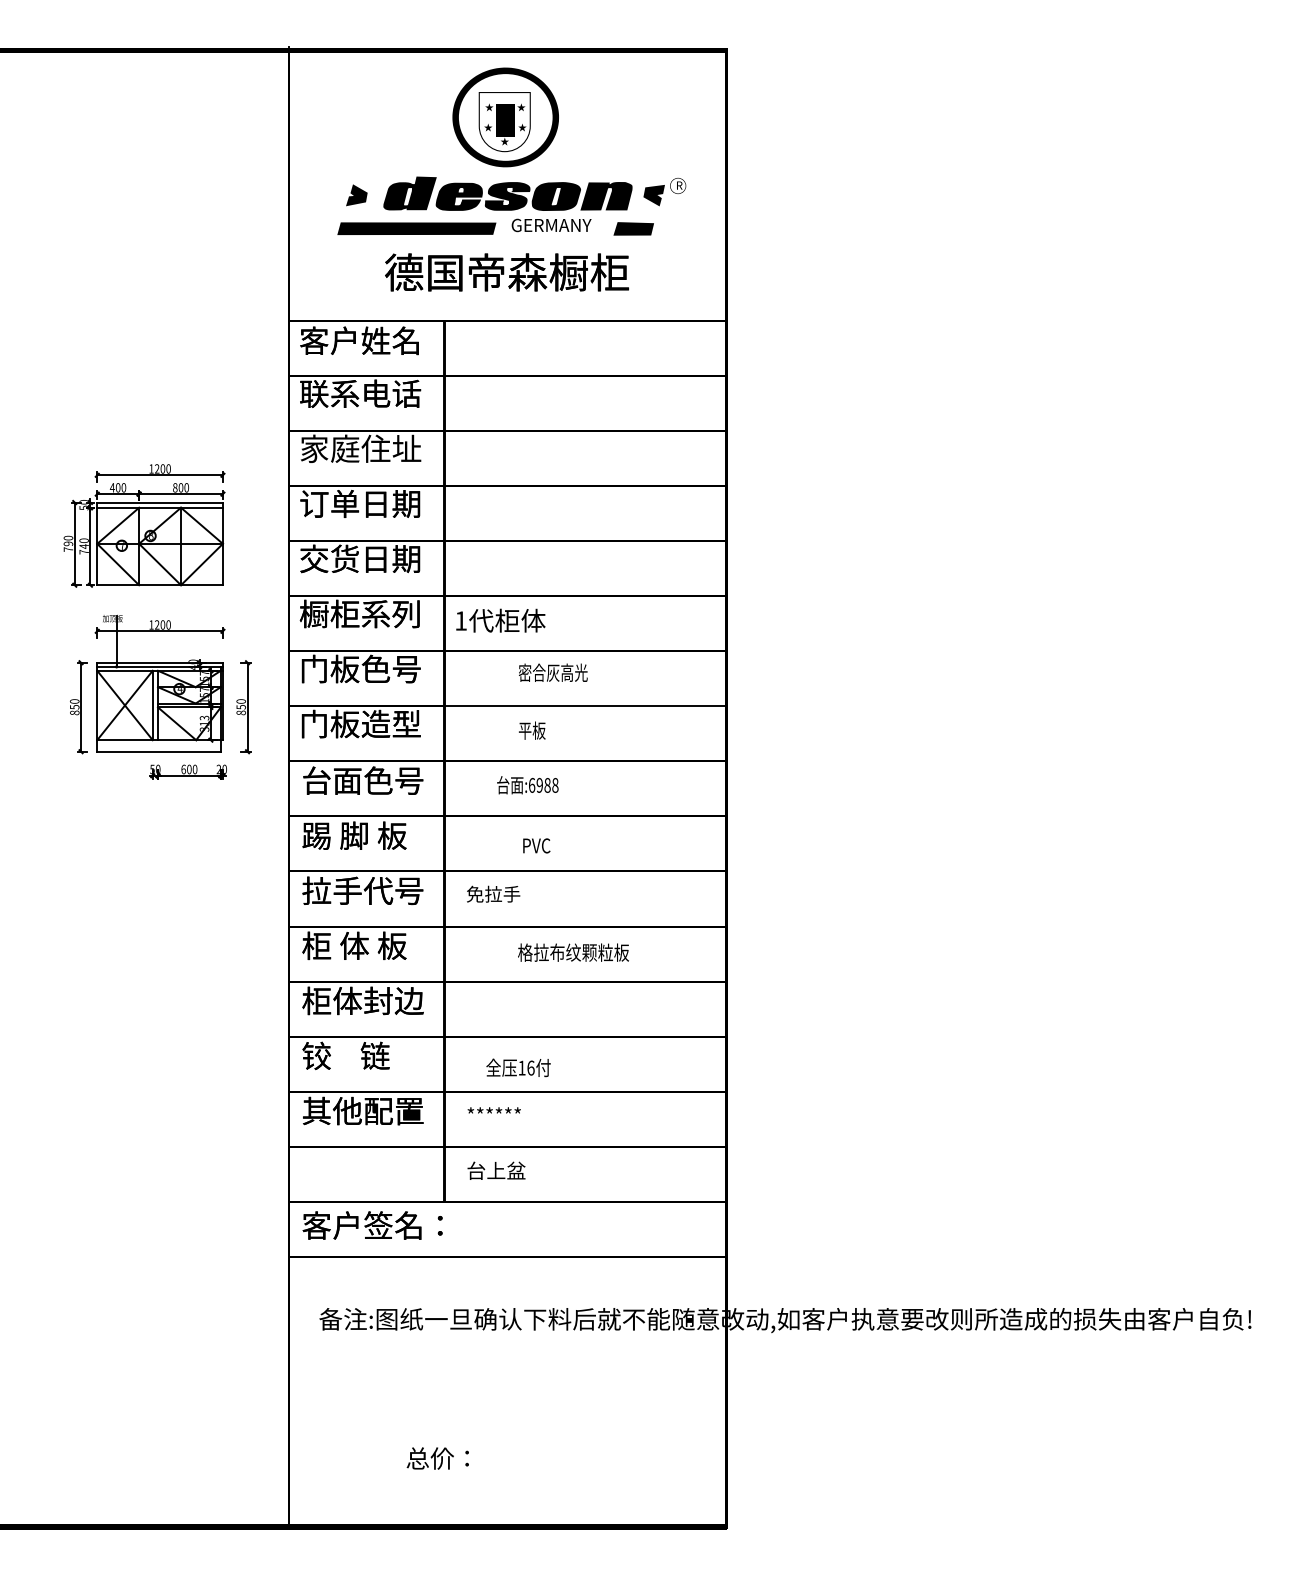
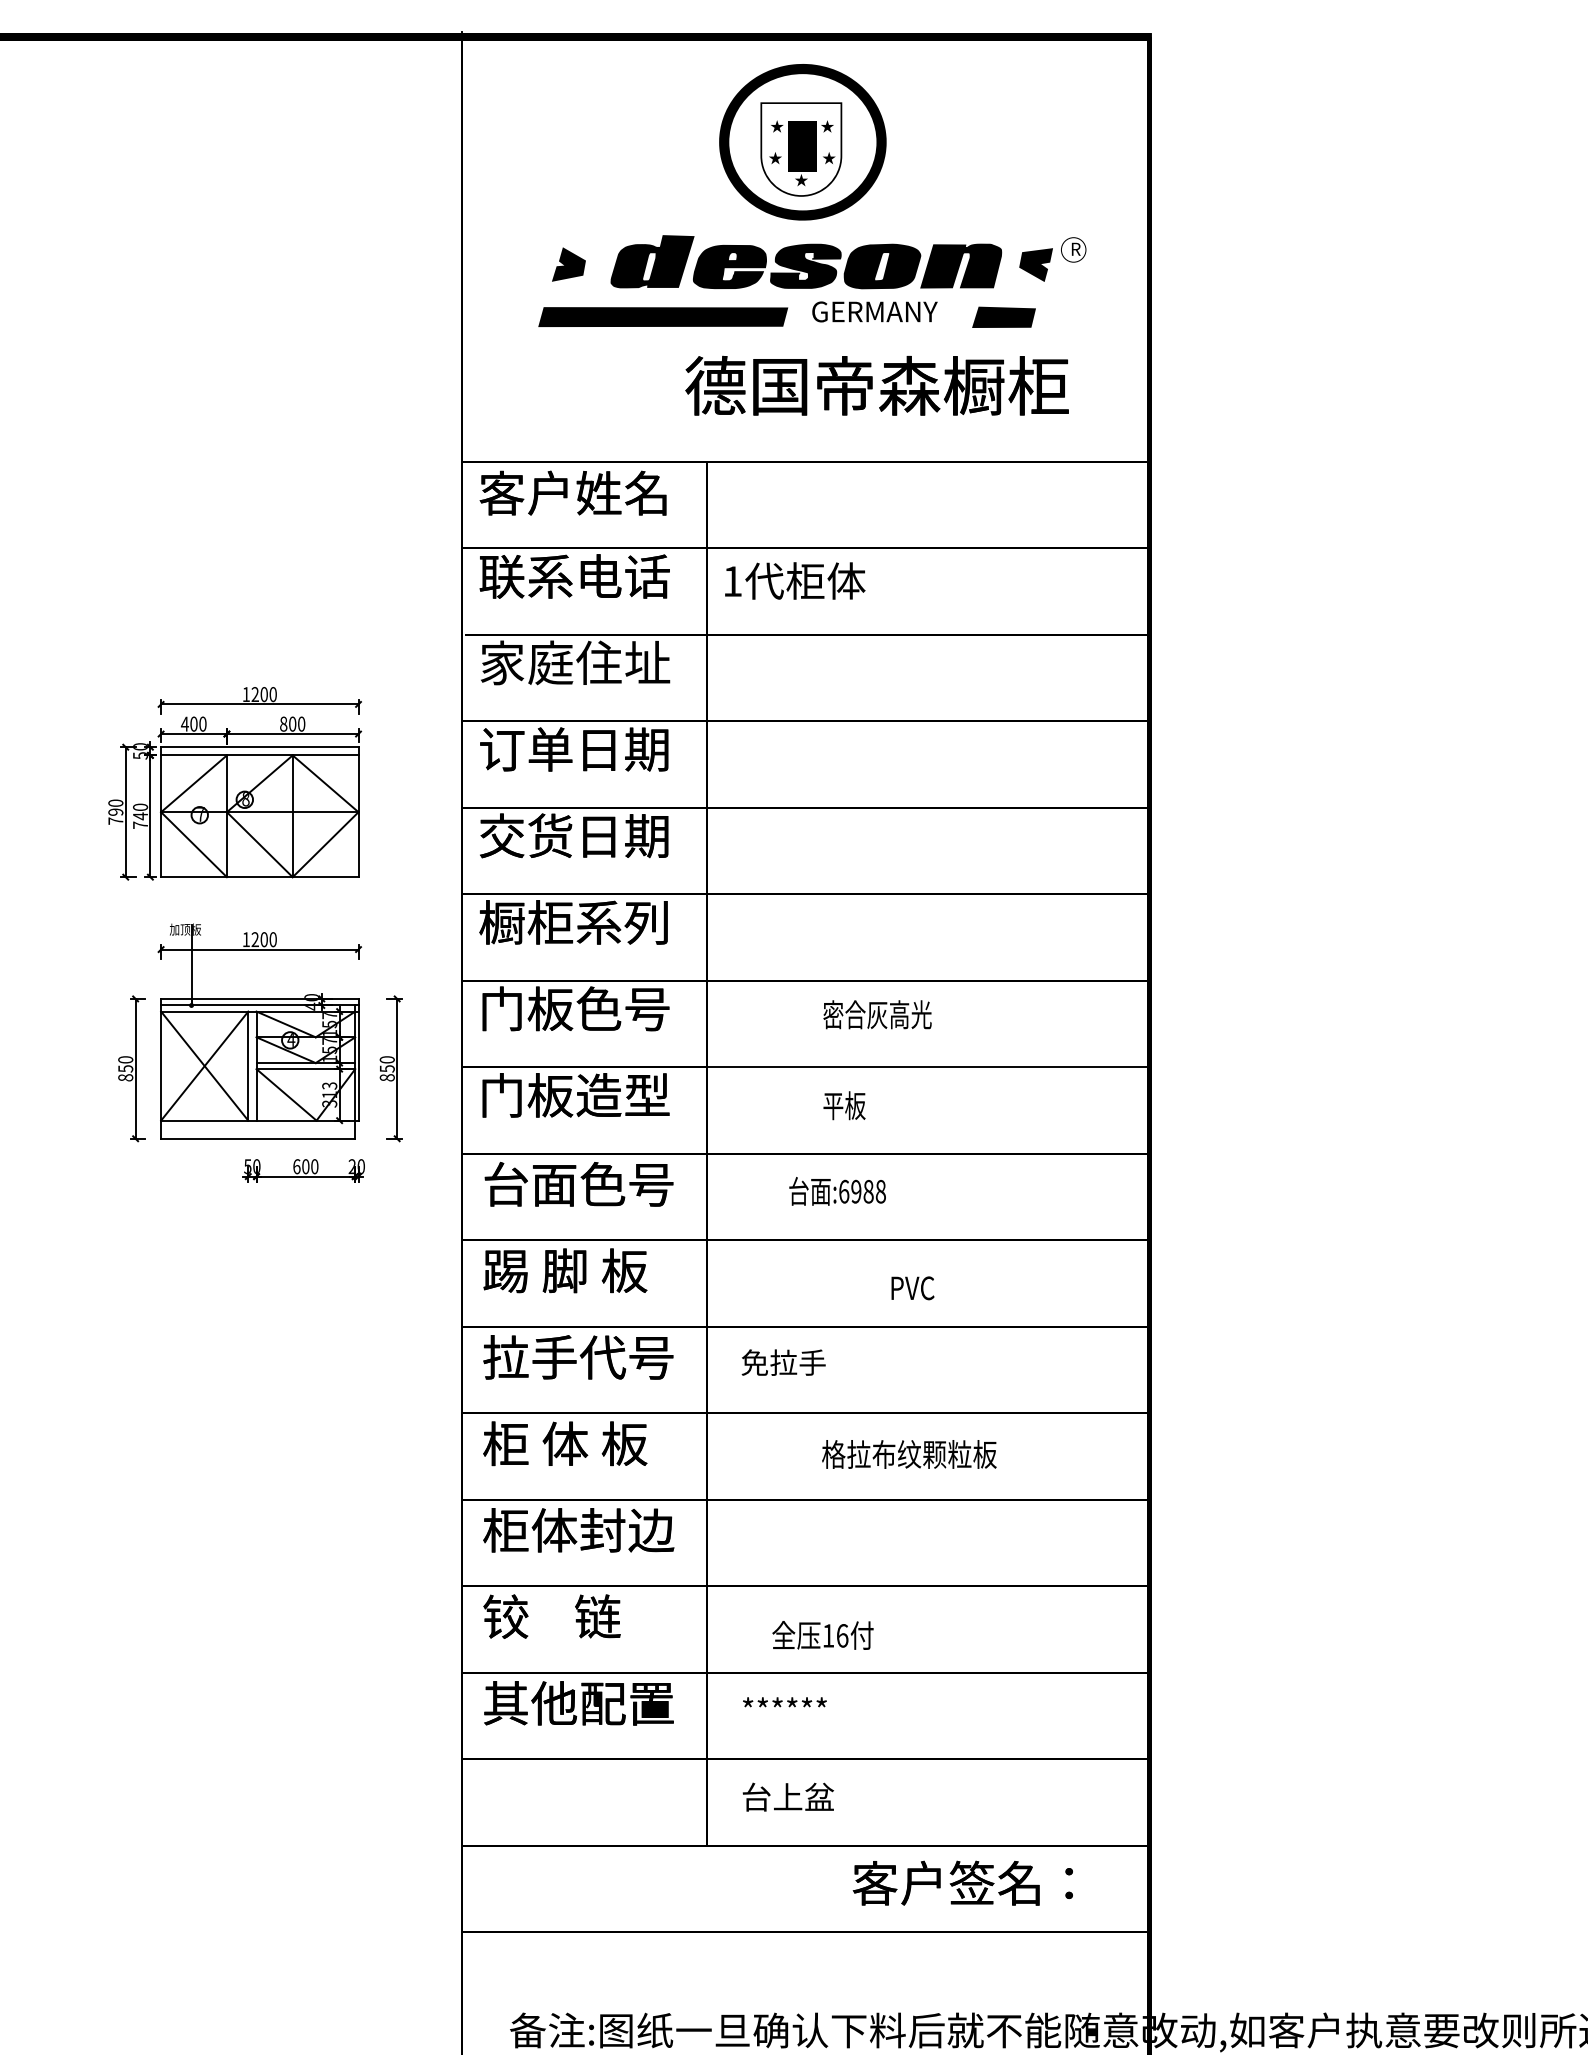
text: (506, 272) -> (876, 385), moved
text: (500, 620) -> (794, 580), moved
text: (536, 845) -> (912, 1287), moved
text: (372, 1225) -> (962, 1883), moved

